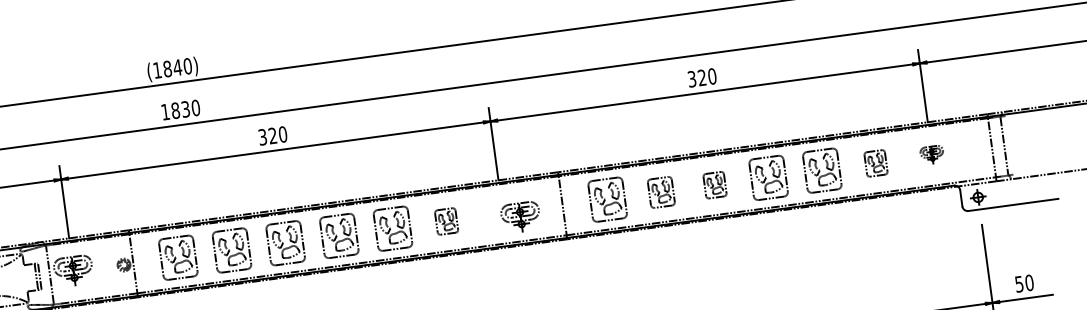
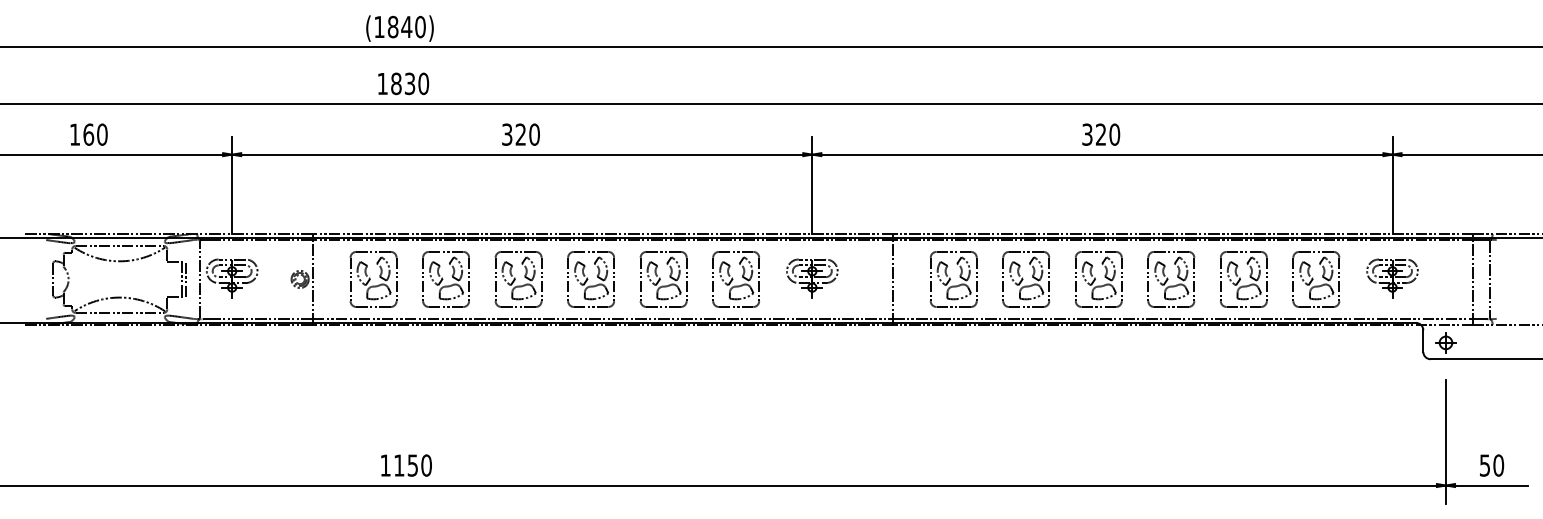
part: (932, 155) -> (1392, 278), size x1.67
part: (876, 163) -> (1316, 279), size x1.67
part: (714, 185) -> (1098, 279), size x1.67
part: (661, 192) -> (1026, 279), size x1.43
part: (520, 217) -> (812, 278), moved
part: (446, 221) -> (735, 279), size x1.67

